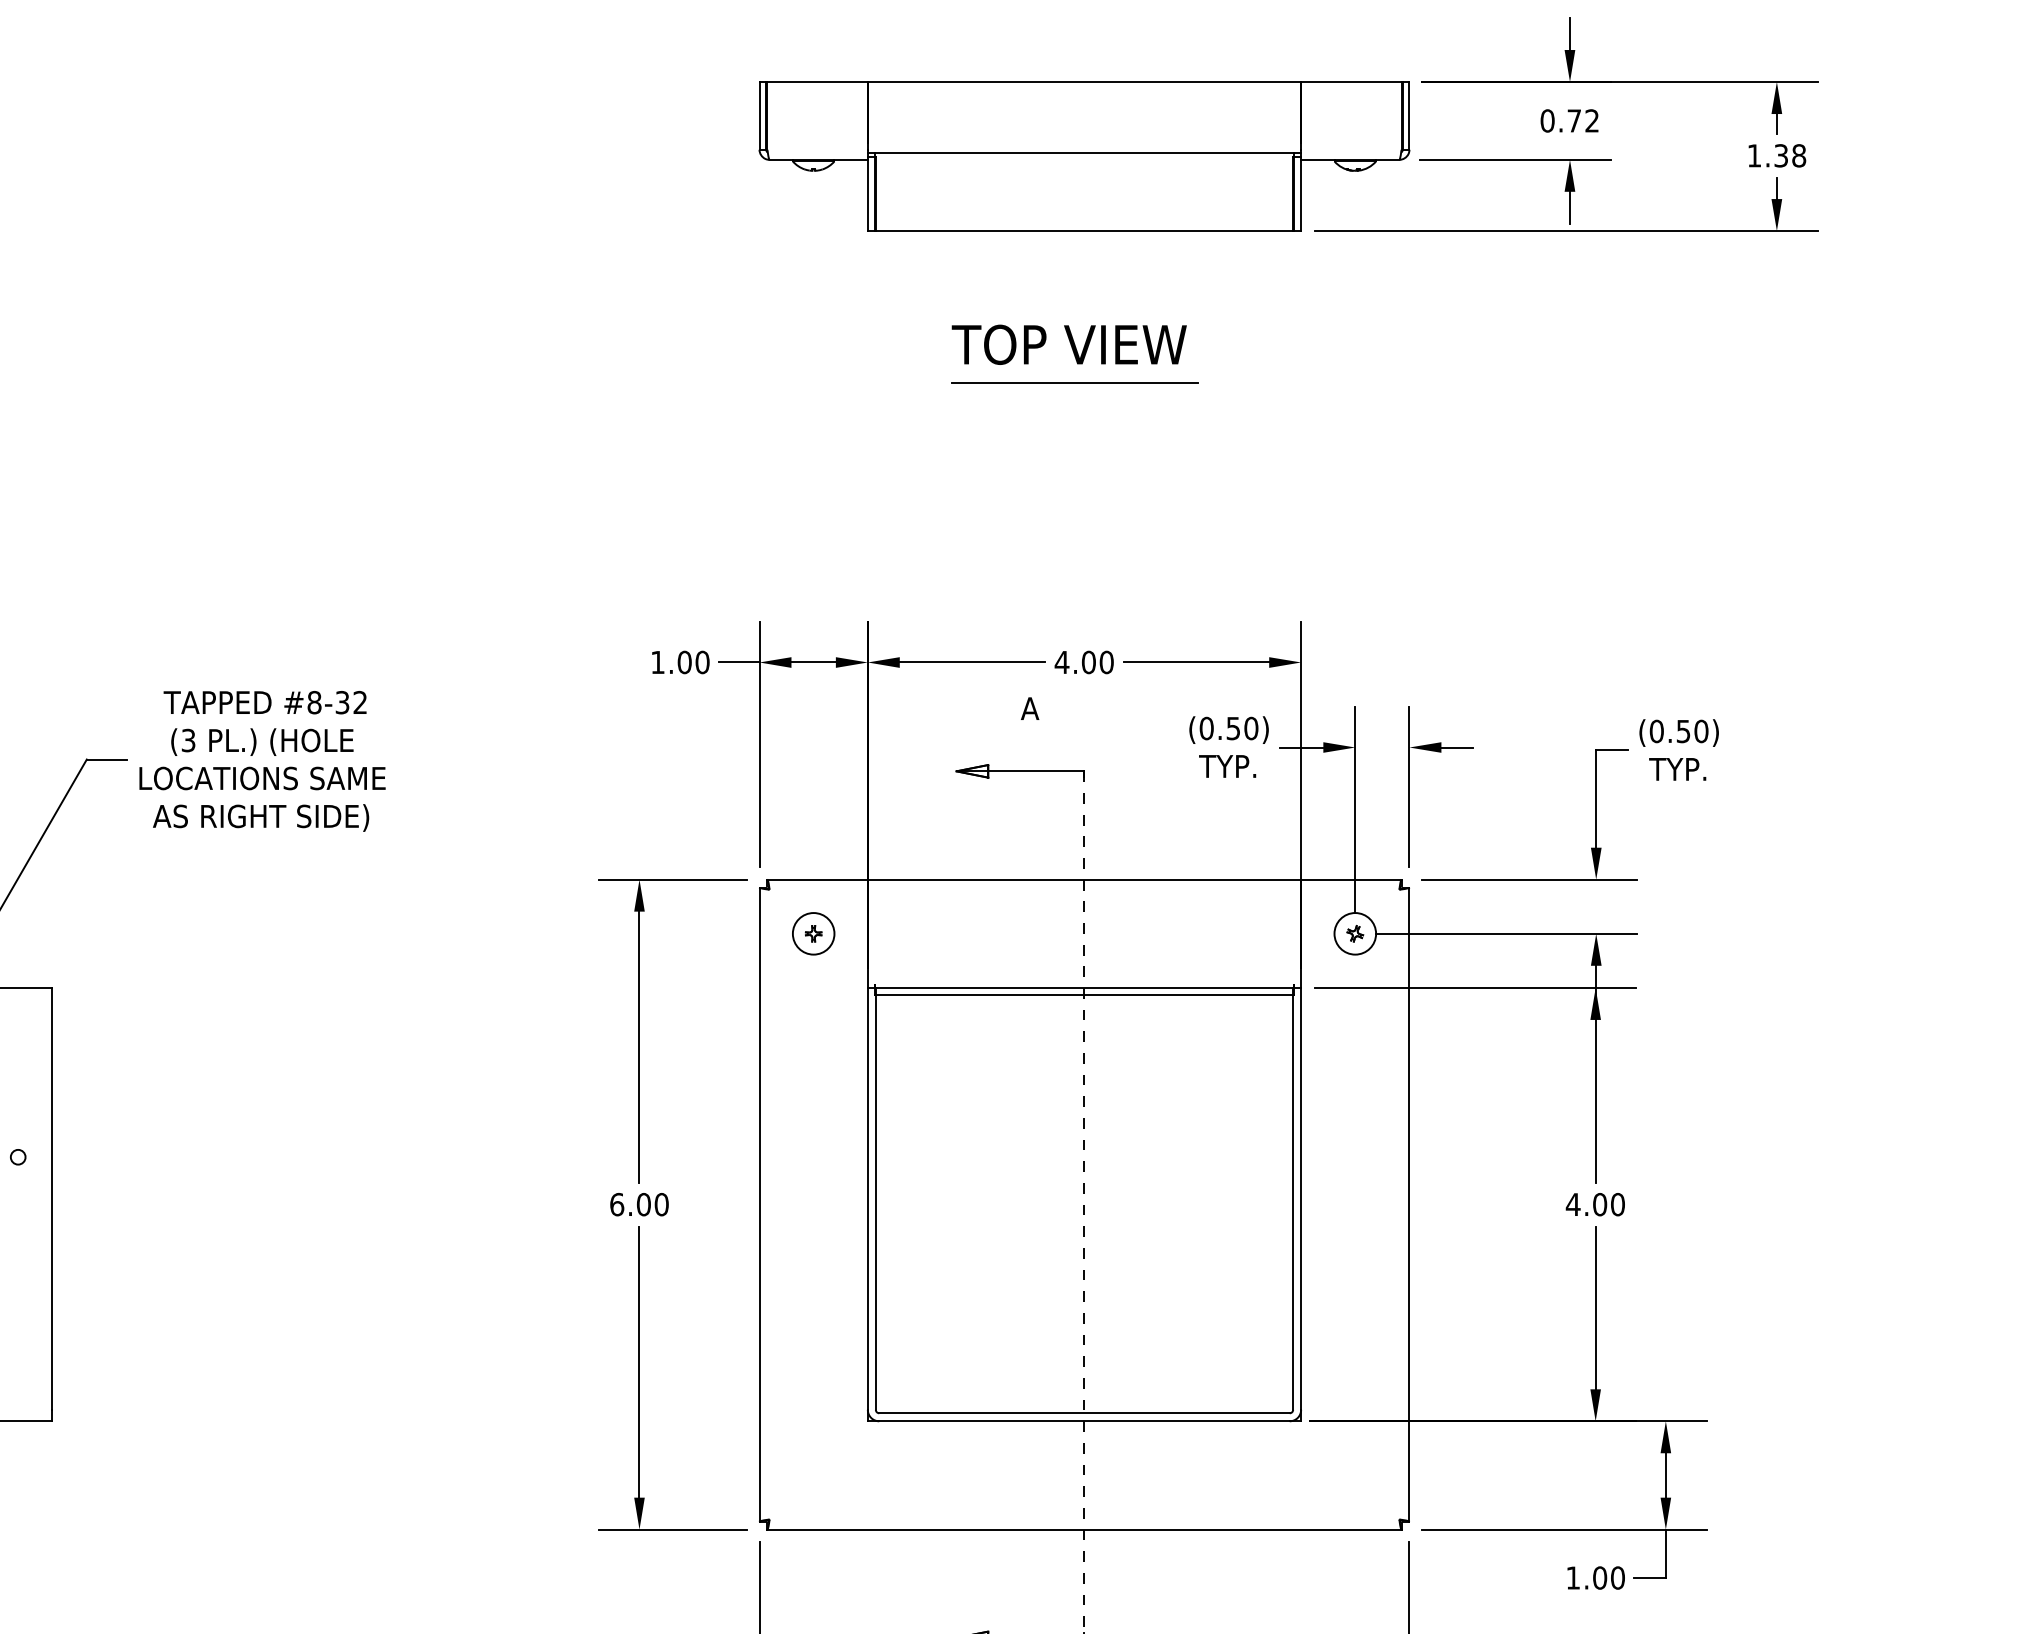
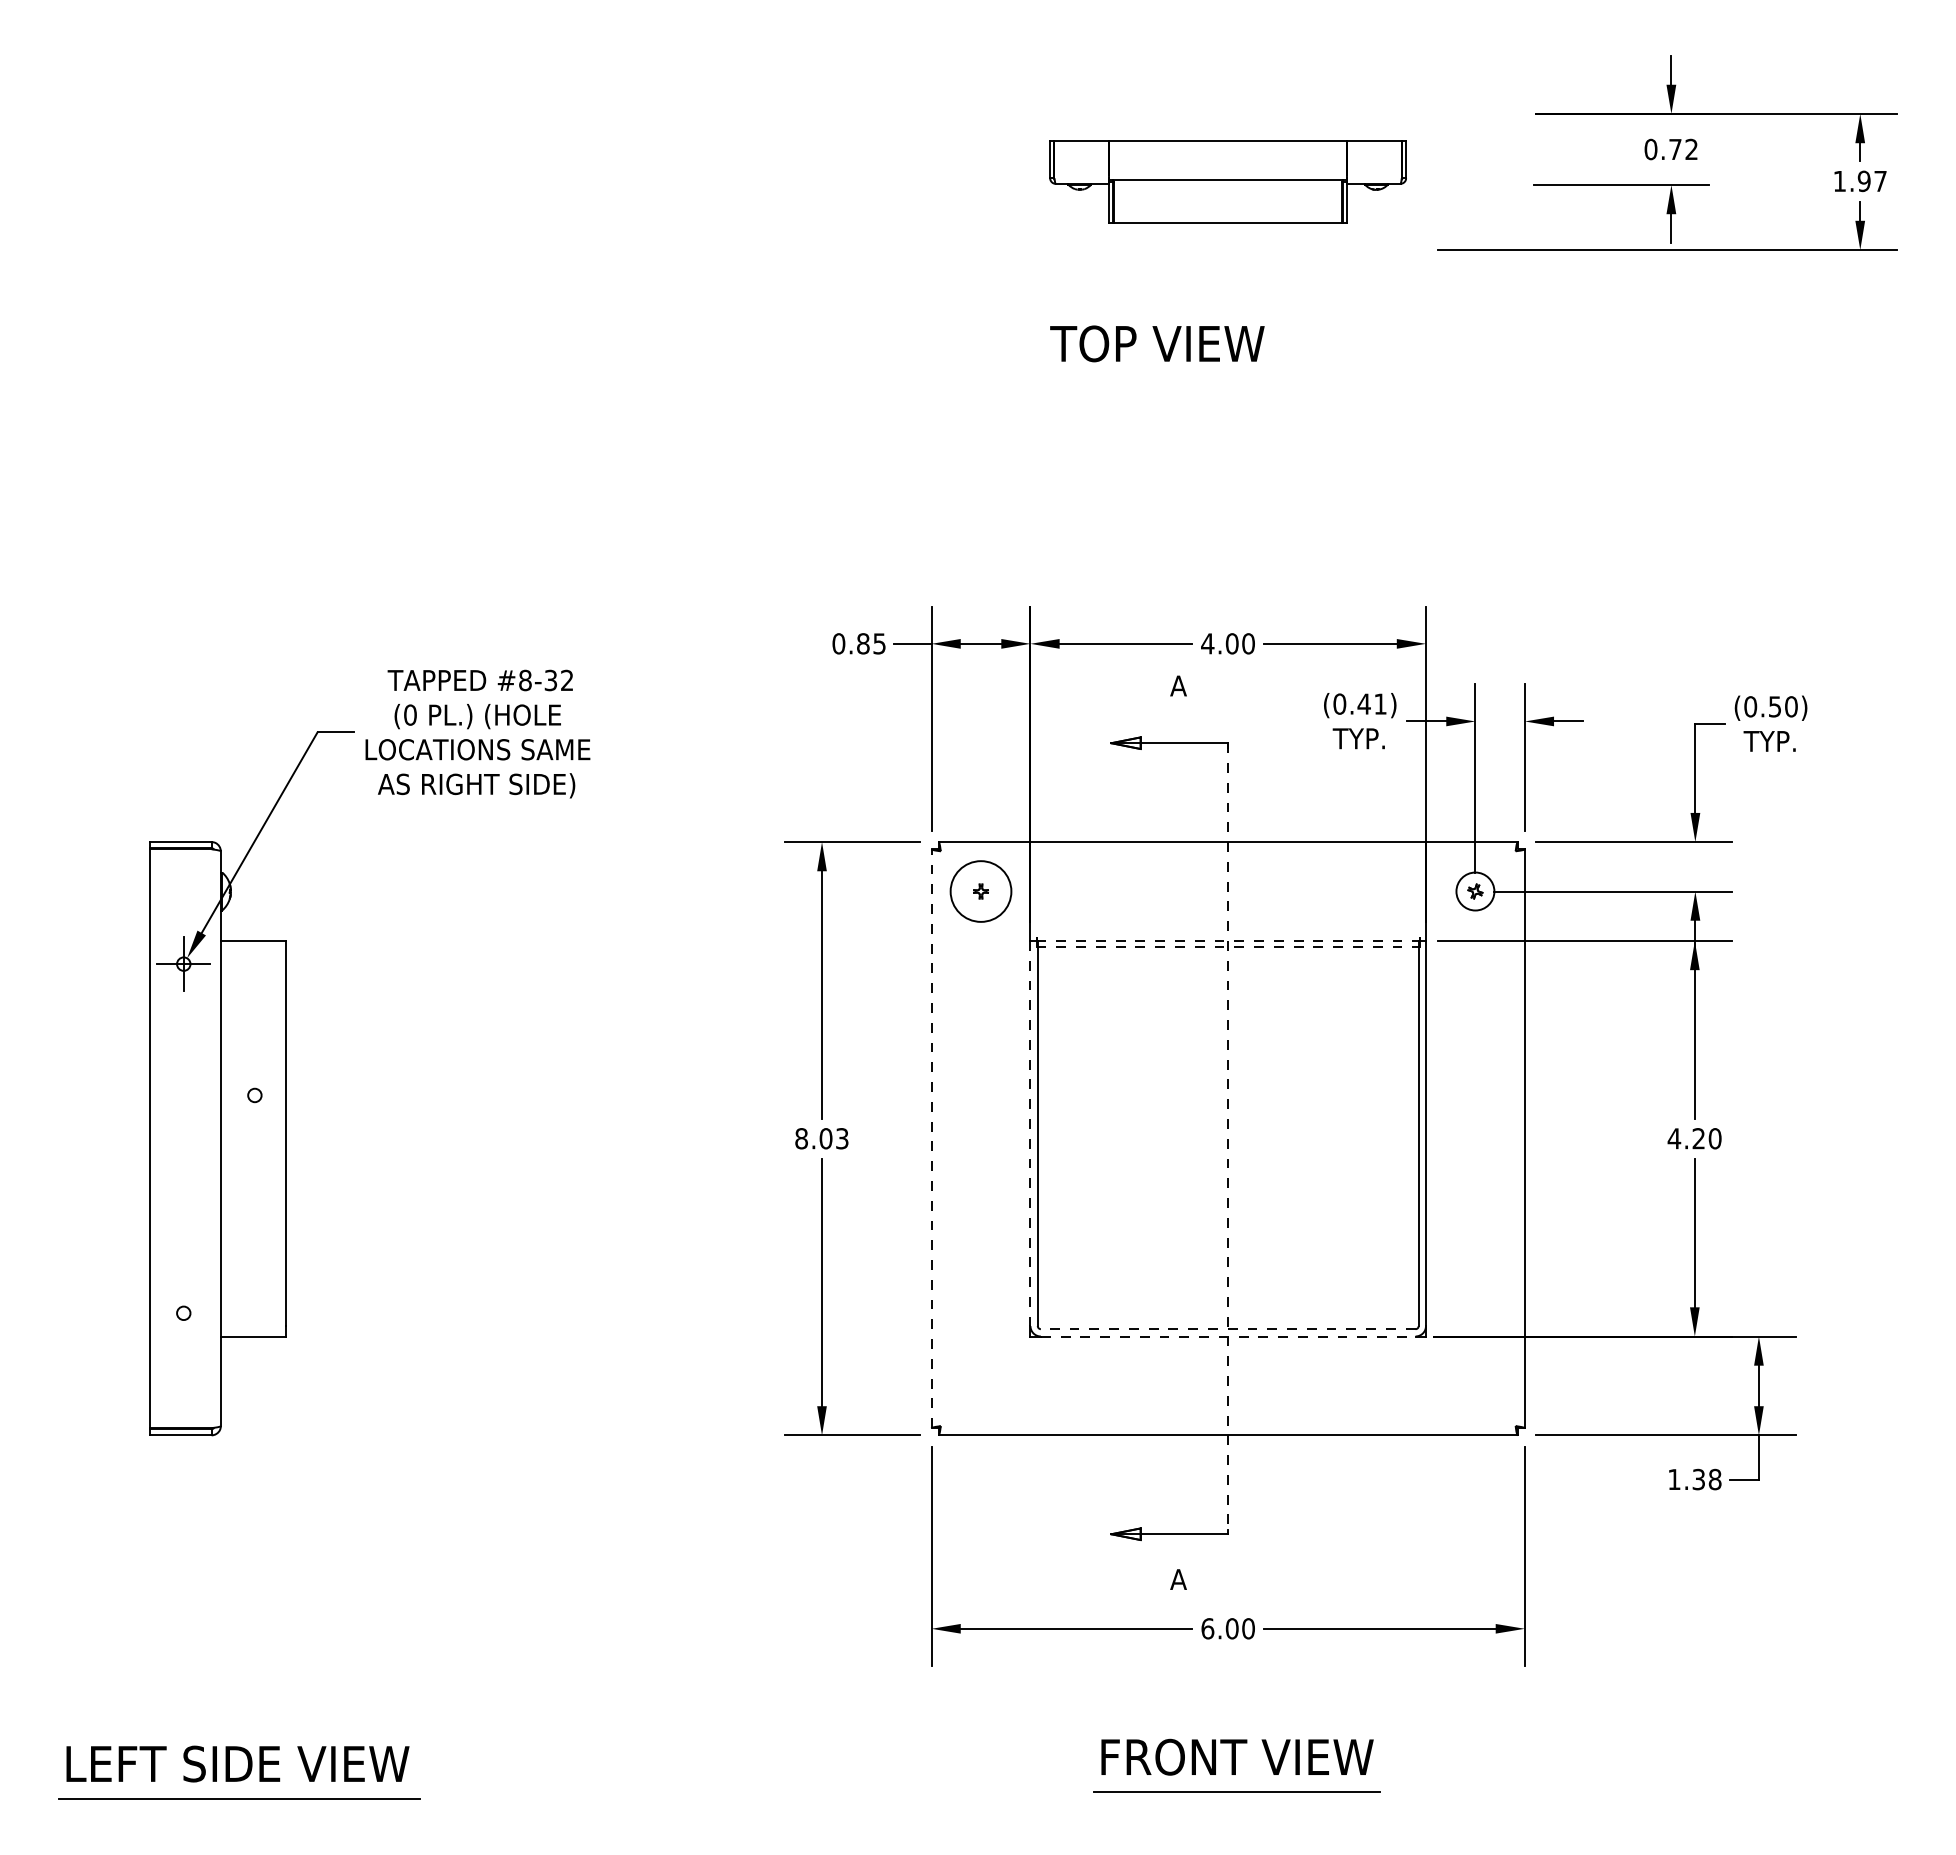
part: (1083, 155) -> (1227, 181), size x0.6
text: (1789, 155) -> (1871, 181), 1.38 -> 1.97
text: (1069, 344) -> (1157, 343), moved
line: (1074, 383) -> (1219, 389), removed
text: (680, 662) -> (859, 643), 1.00 -> 0.85
text: (1241, 727) -> (1371, 703), (0.50) -> (0.41)
text: (188, 739) -> (410, 714), (3 -> (0
circle: (814, 933) -> (981, 891), size x1.6
line: (1084, 987) -> (1228, 940), solid -> dashed
line: (1084, 995) -> (1228, 947), solid -> dashed
line: (867, 1198) -> (1030, 1133), solid -> dashed
text: (638, 1204) -> (821, 1138), 6.00 -> 8.03
line: (759, 1204) -> (931, 1138), solid -> dashed
text: (1599, 1204) -> (1698, 1138), 4.00 -> 4.20
line: (1083, 1413) -> (1227, 1329), solid -> dashed
line: (1084, 1421) -> (1228, 1336), solid -> dashed
text: (1608, 1577) -> (1706, 1479), 1.00 -> 1.38

